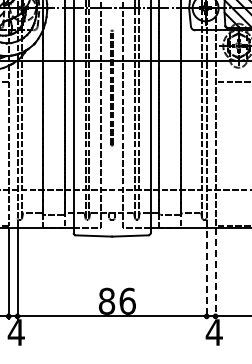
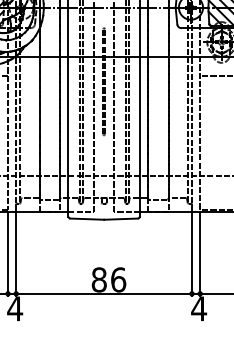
line: (206, 269) -> (191, 250), dashed -> solid
line: (215, 273) -> (200, 254), dashed -> solid

